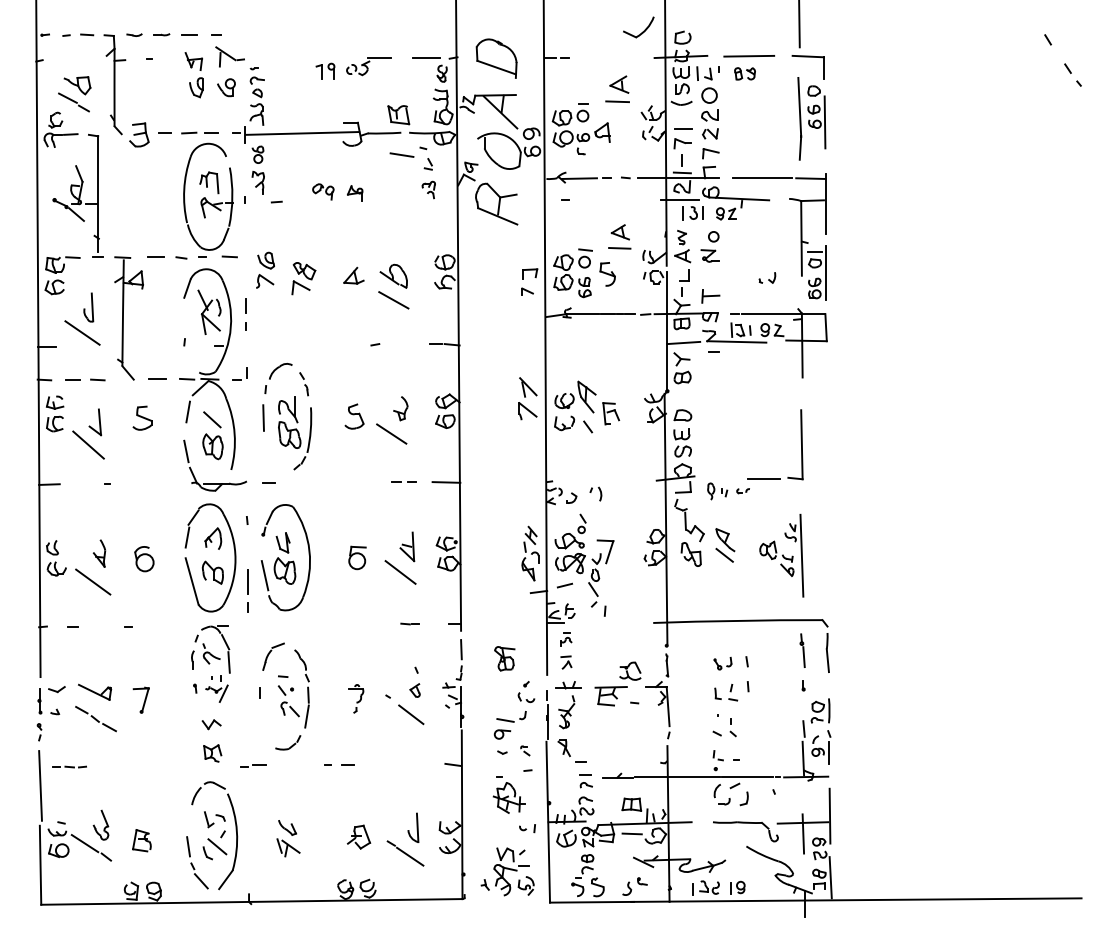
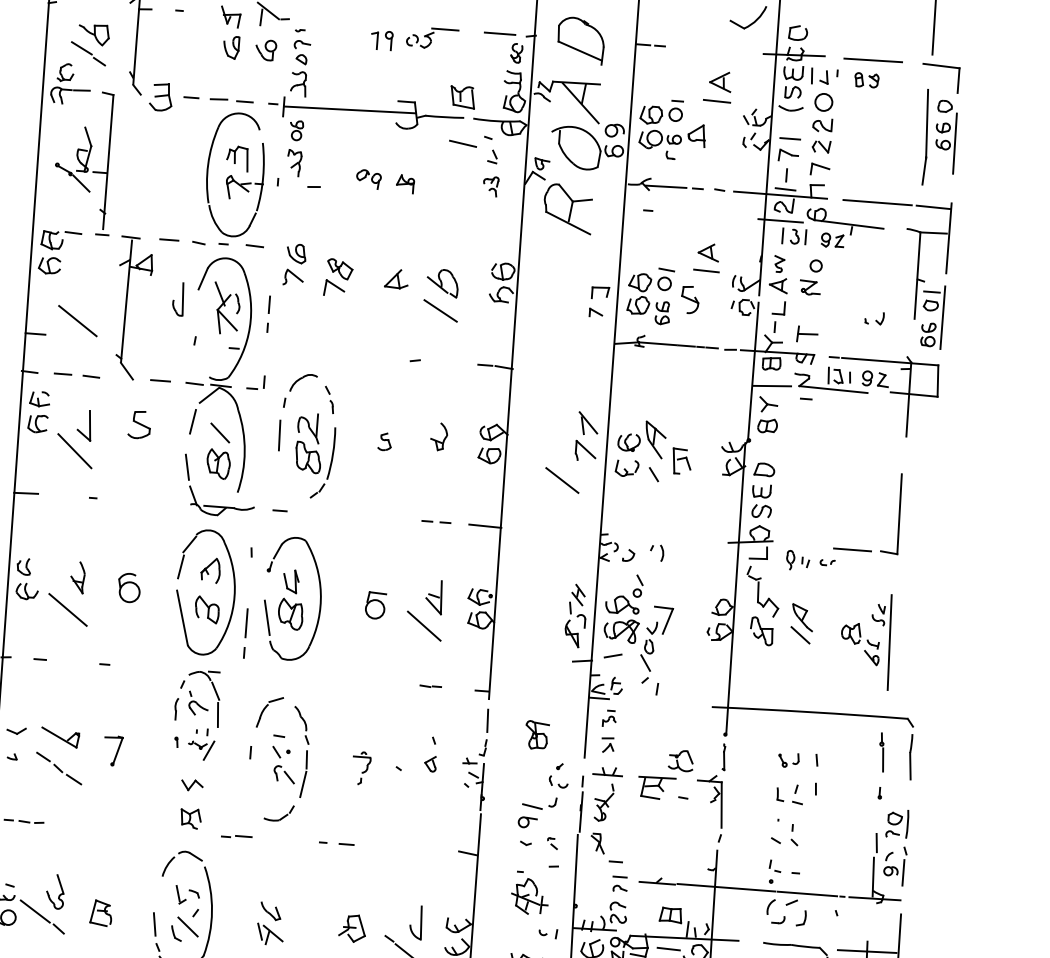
part: (88, 307) -> (178, 299), moved
part: (354, 416) -> (384, 441), size x0.6
line: (391, 433) -> (562, 479), moved
line: (411, 714) -> (424, 791), removed

